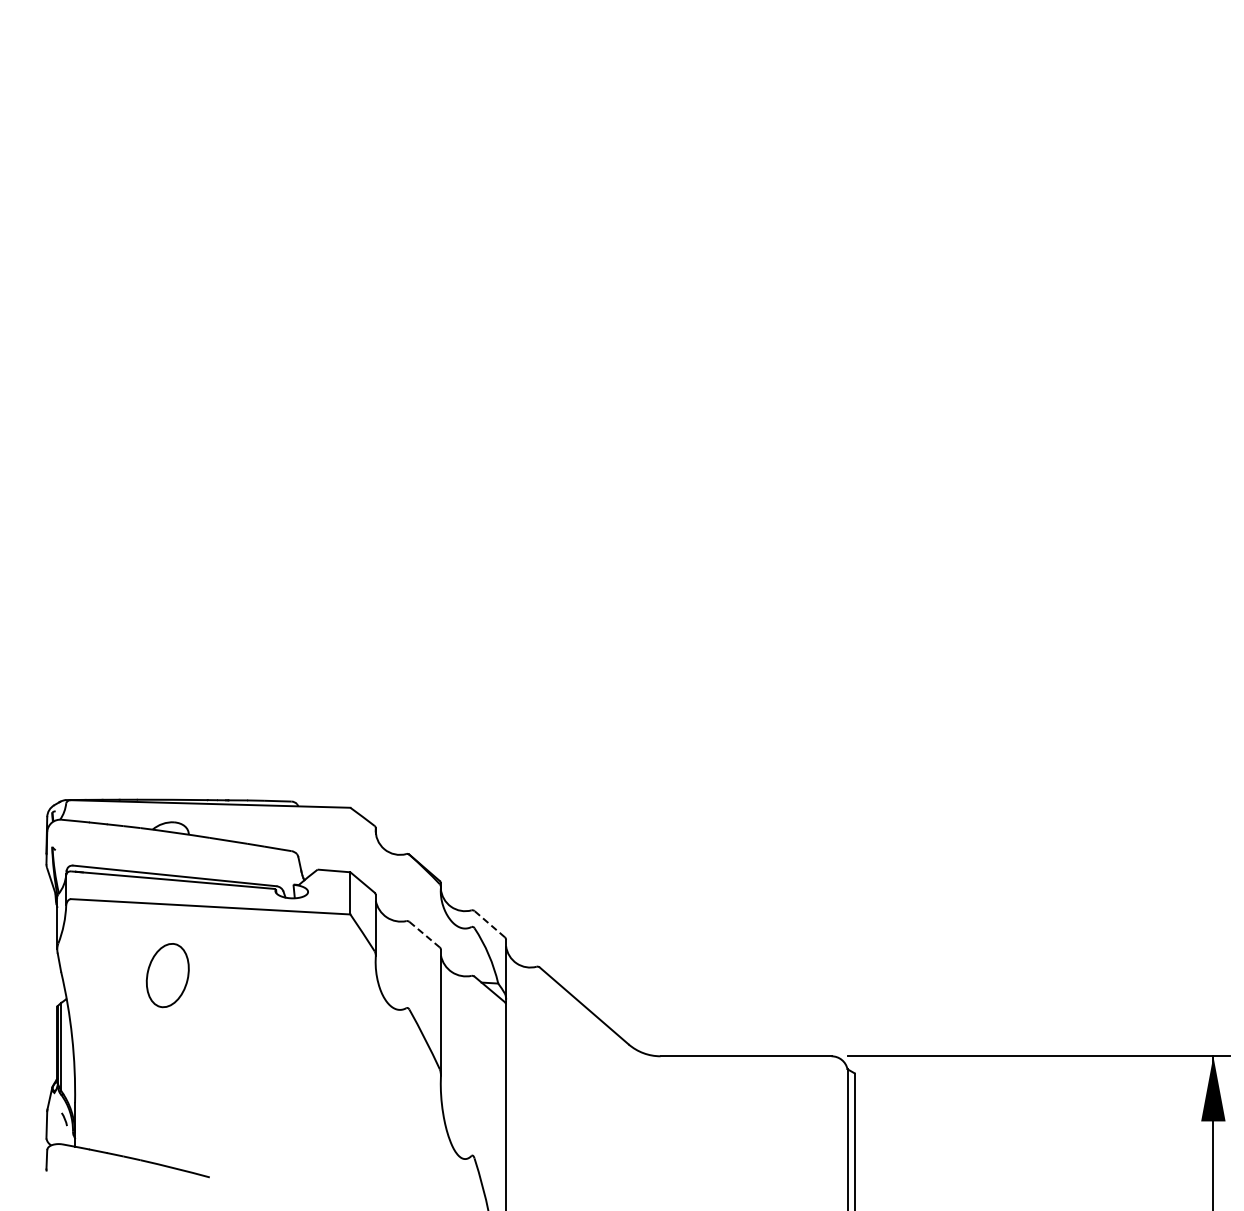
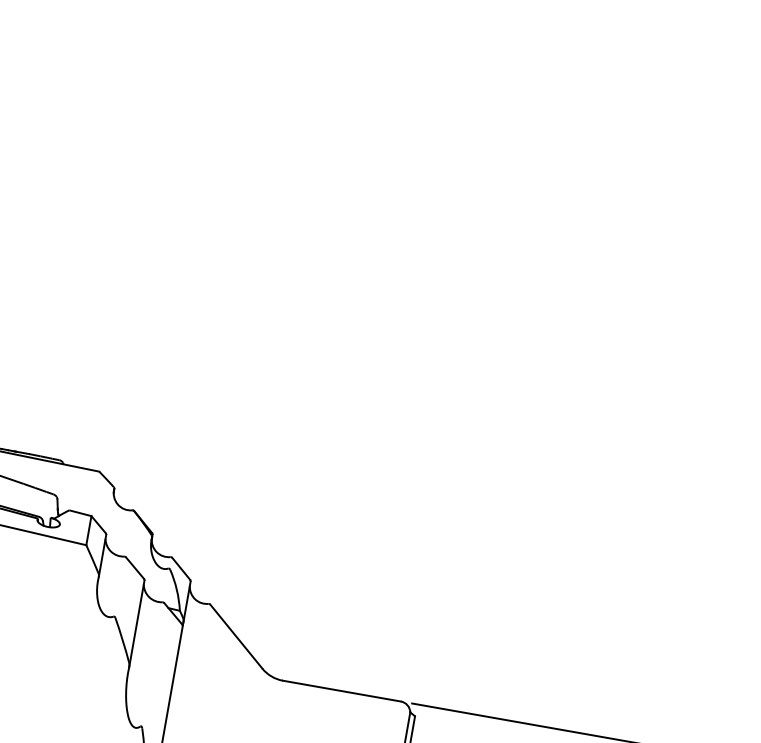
line: (489, 923) -> (181, 568), dashed -> solid
line: (424, 934) -> (134, 568), dashed -> solid

